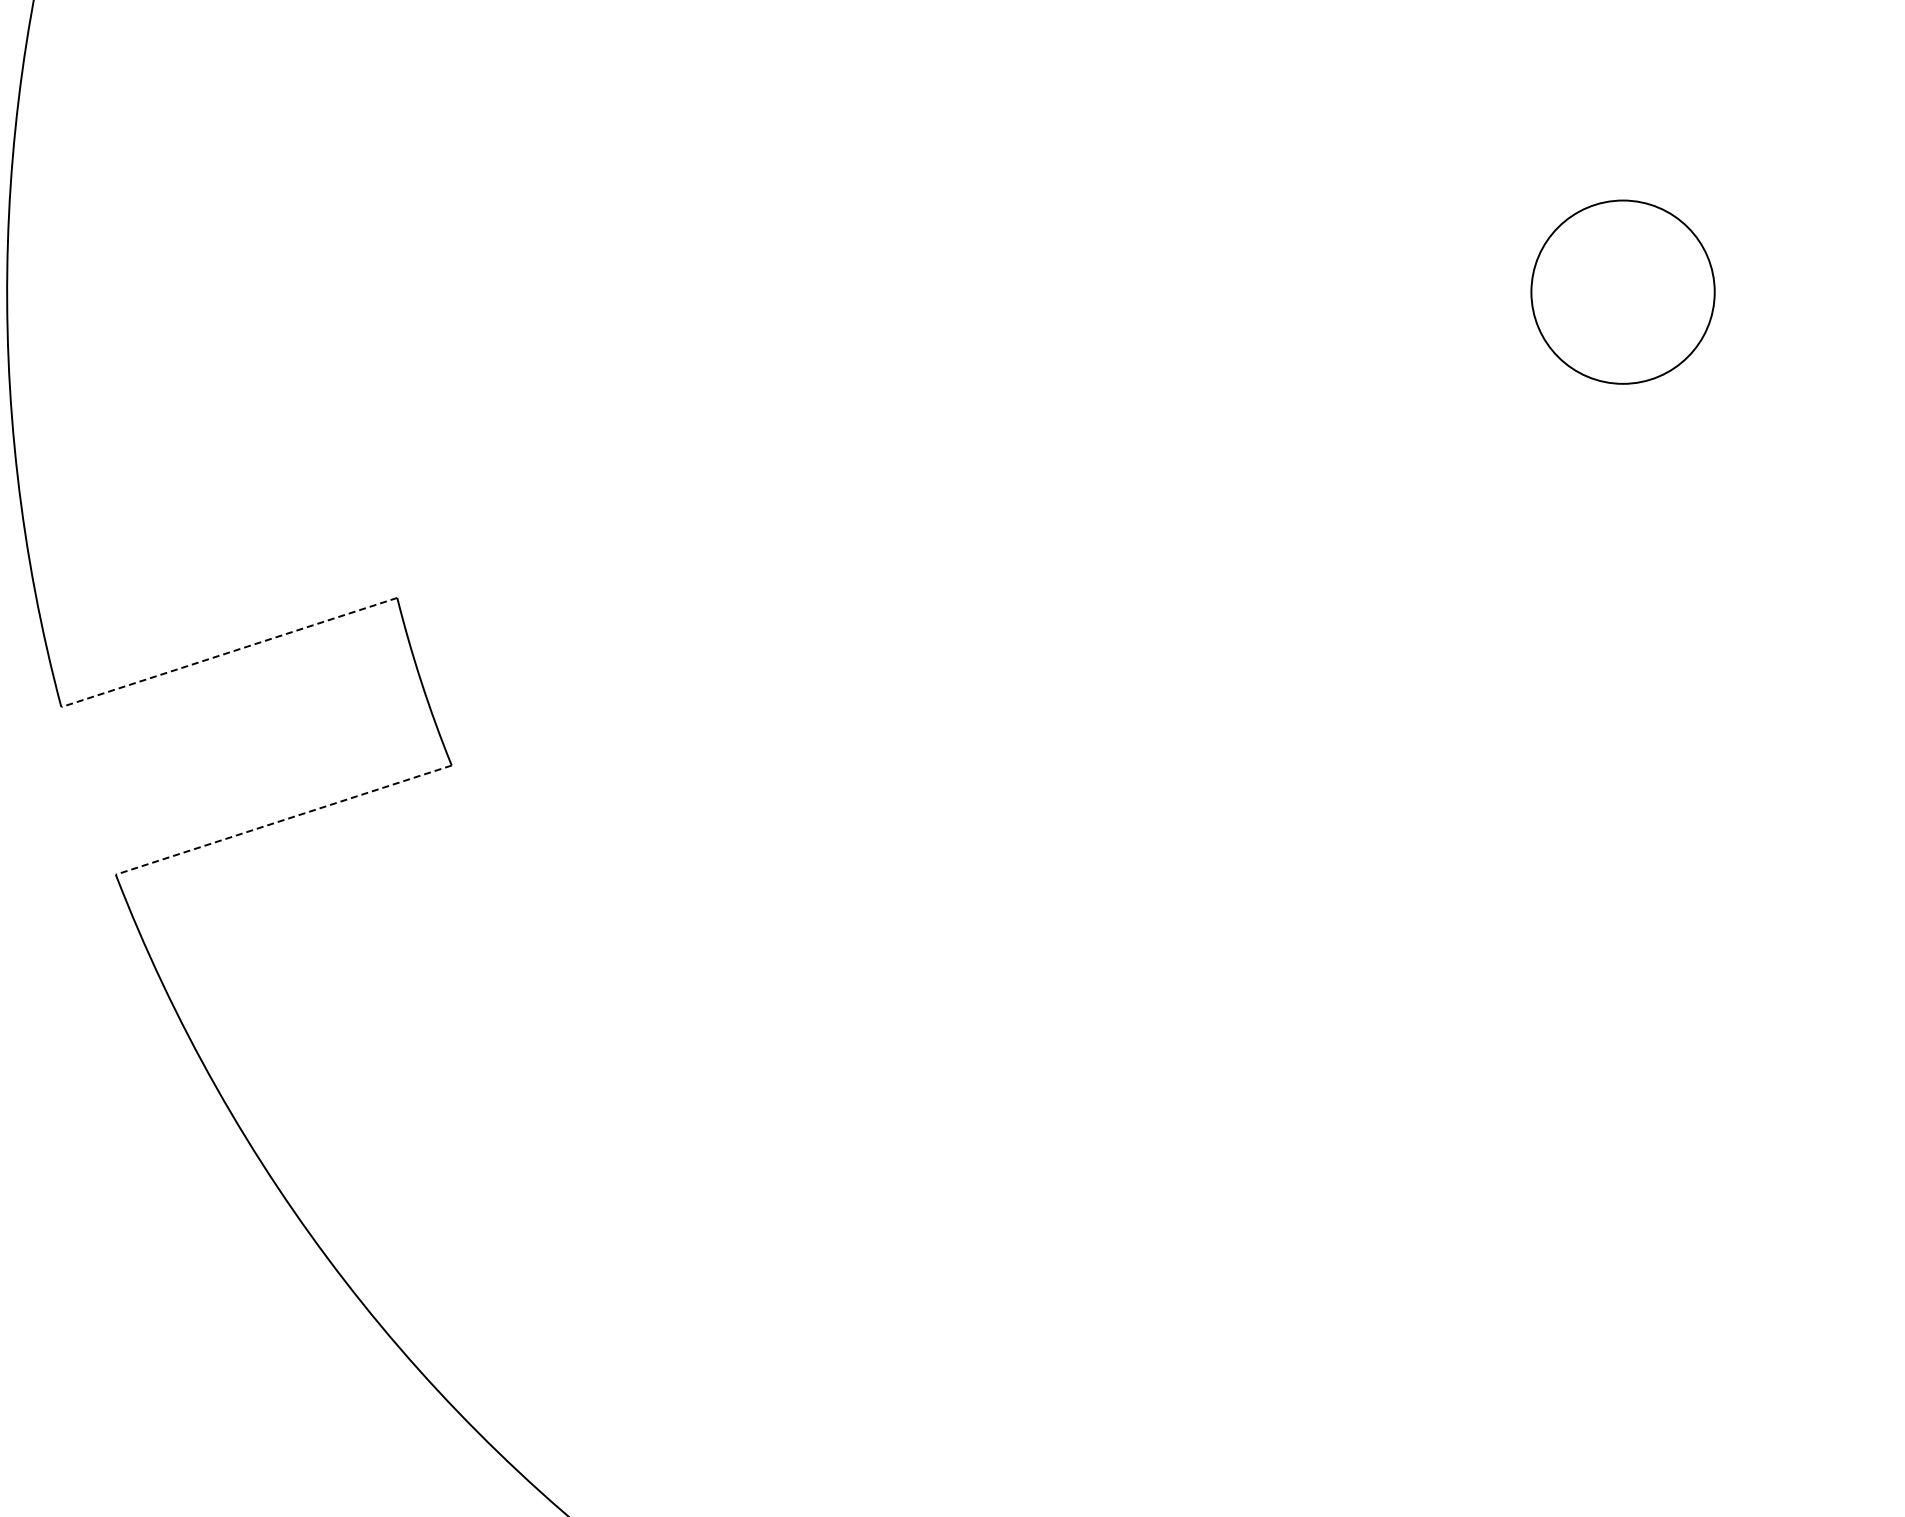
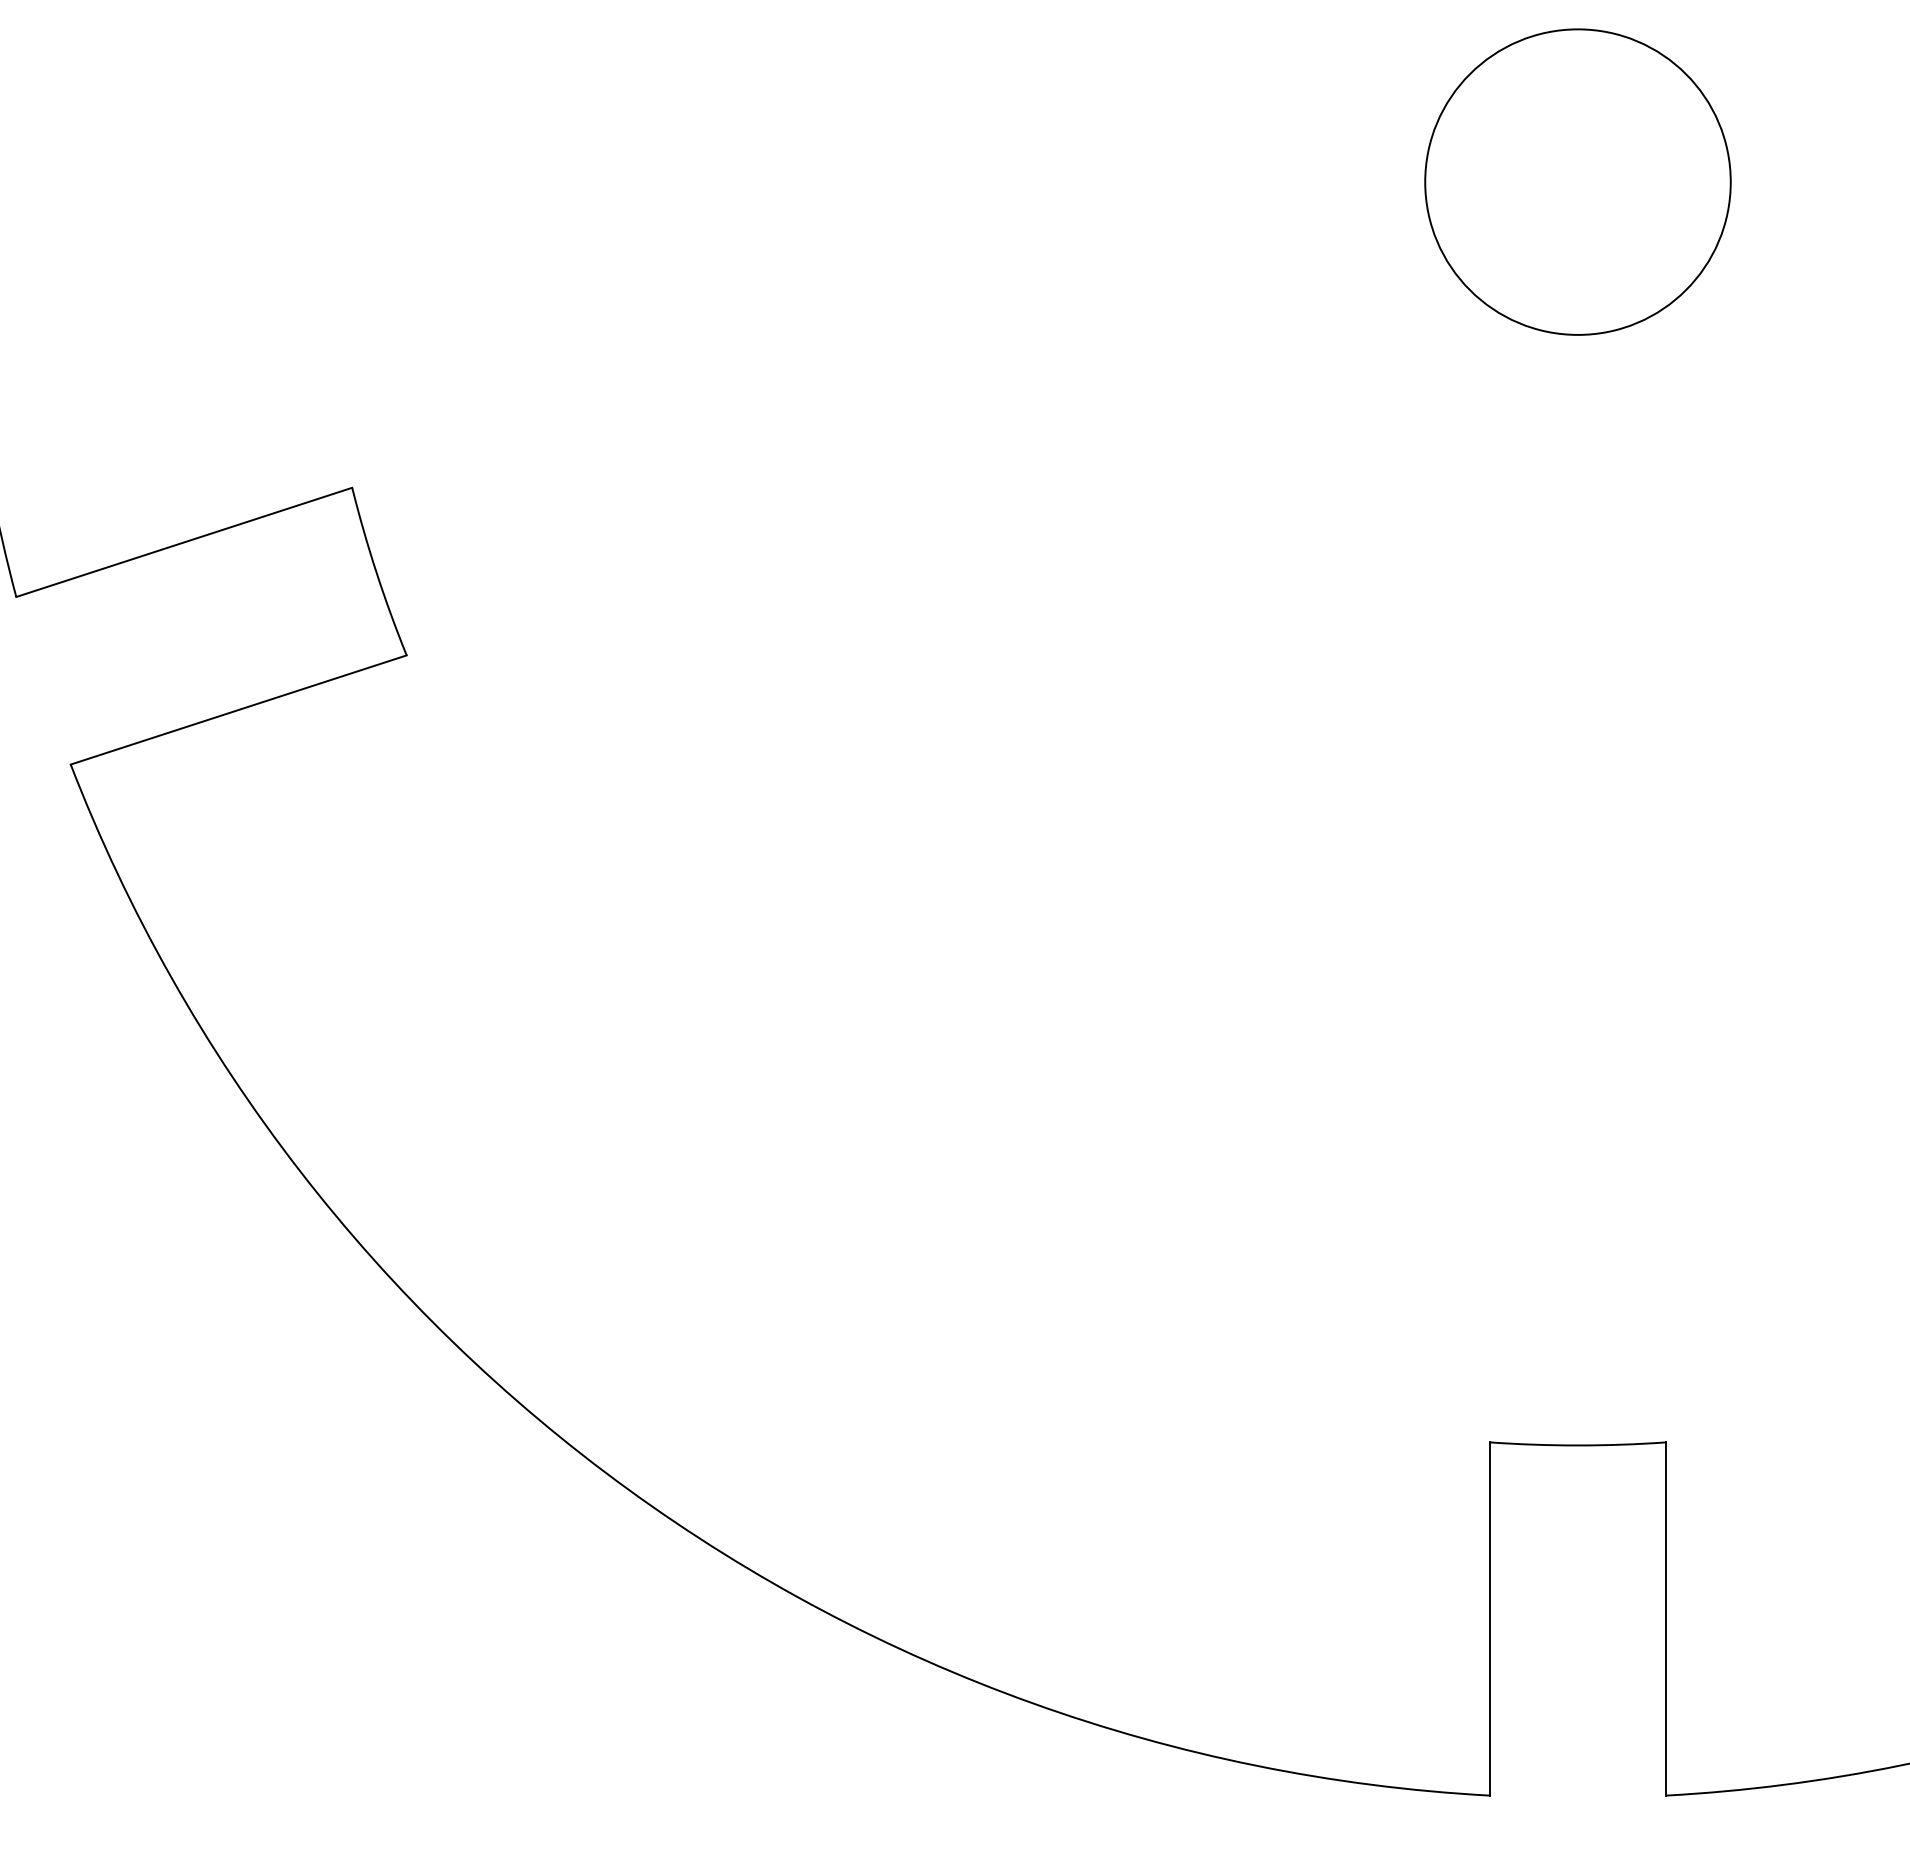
circle: (1622, 291) -> (1577, 181), size x1.67
line: (229, 652) -> (184, 542), dashed -> solid
line: (283, 819) -> (238, 709), dashed -> solid

